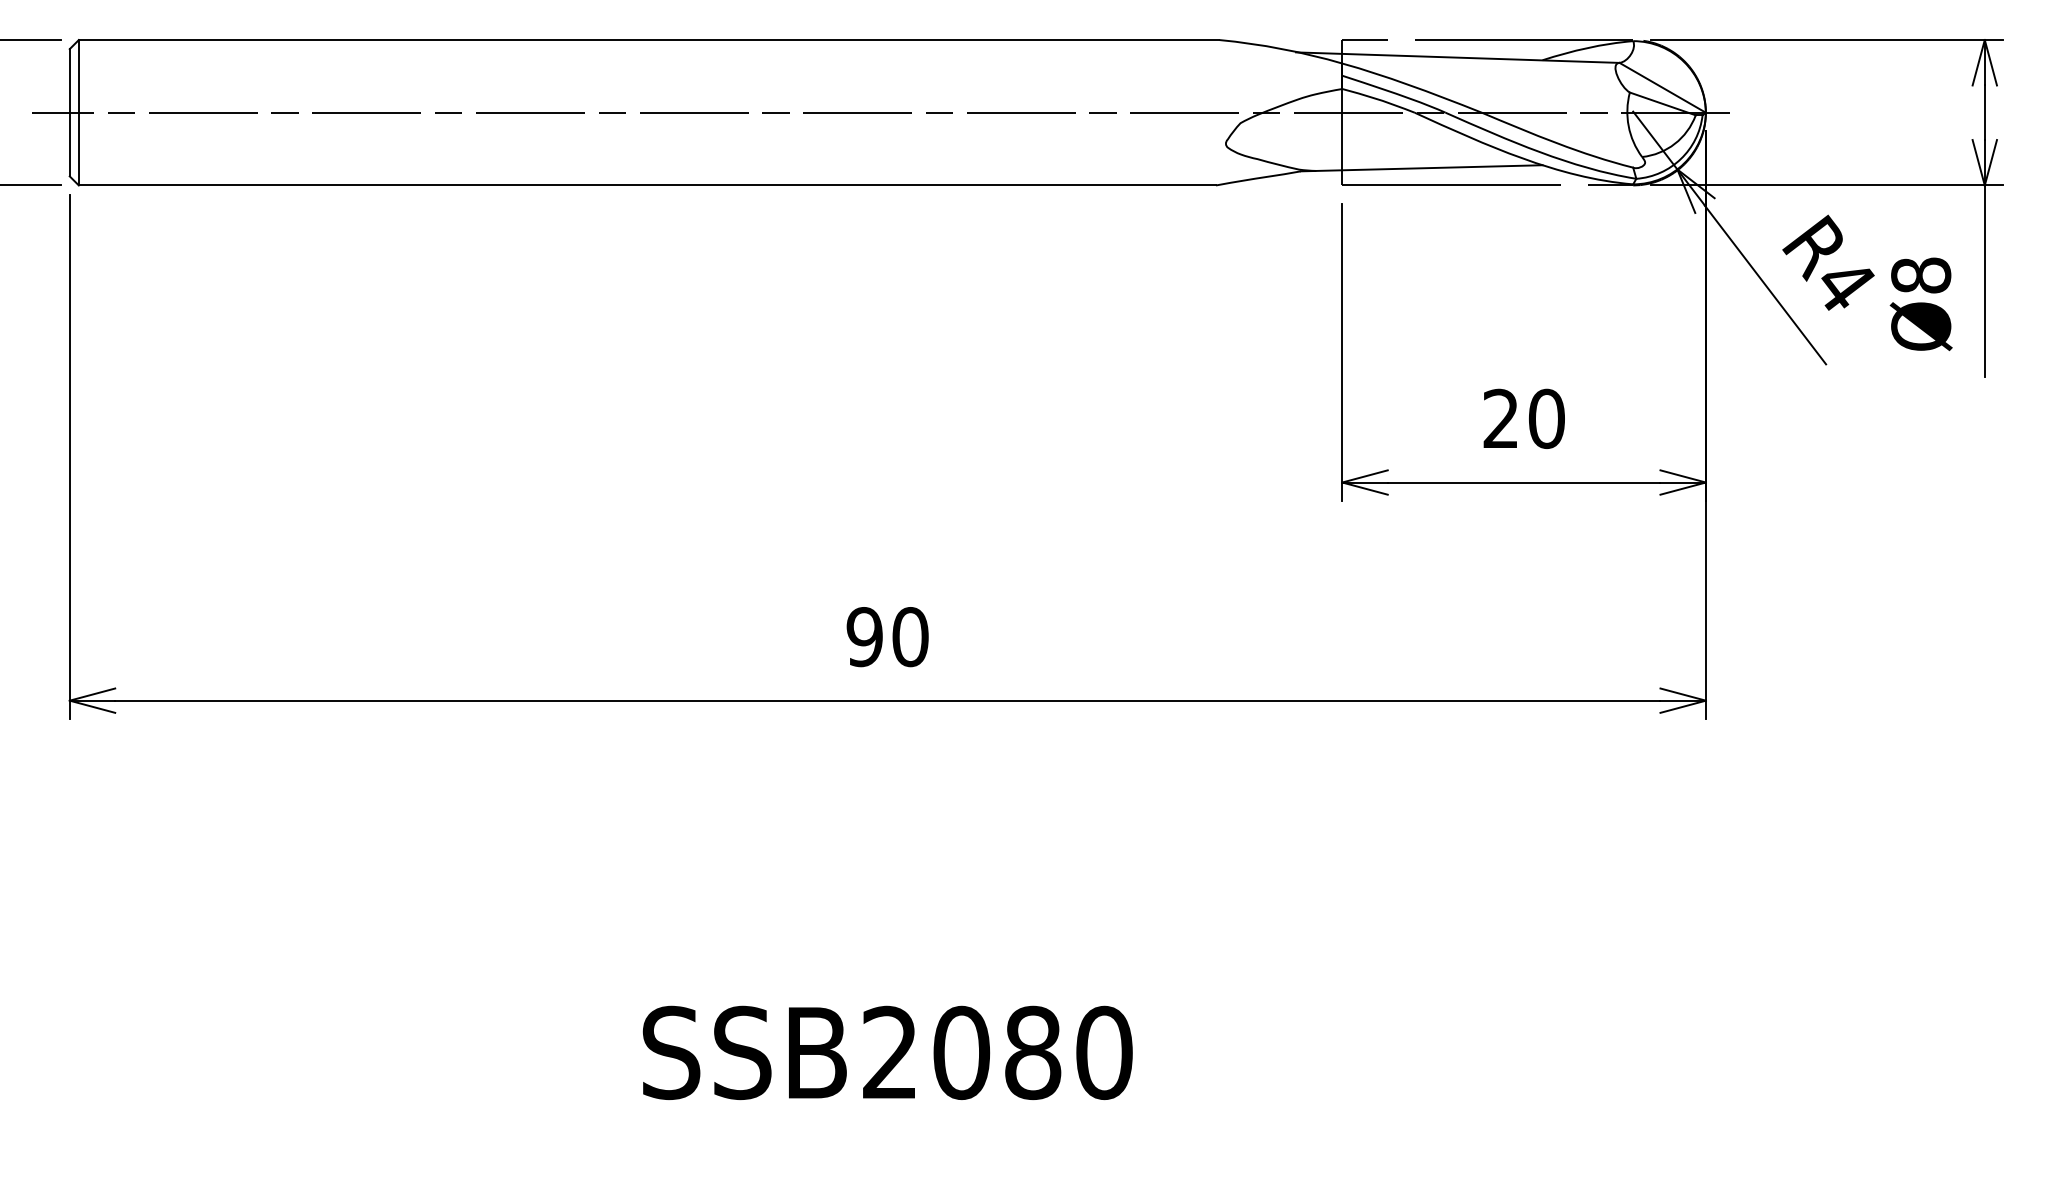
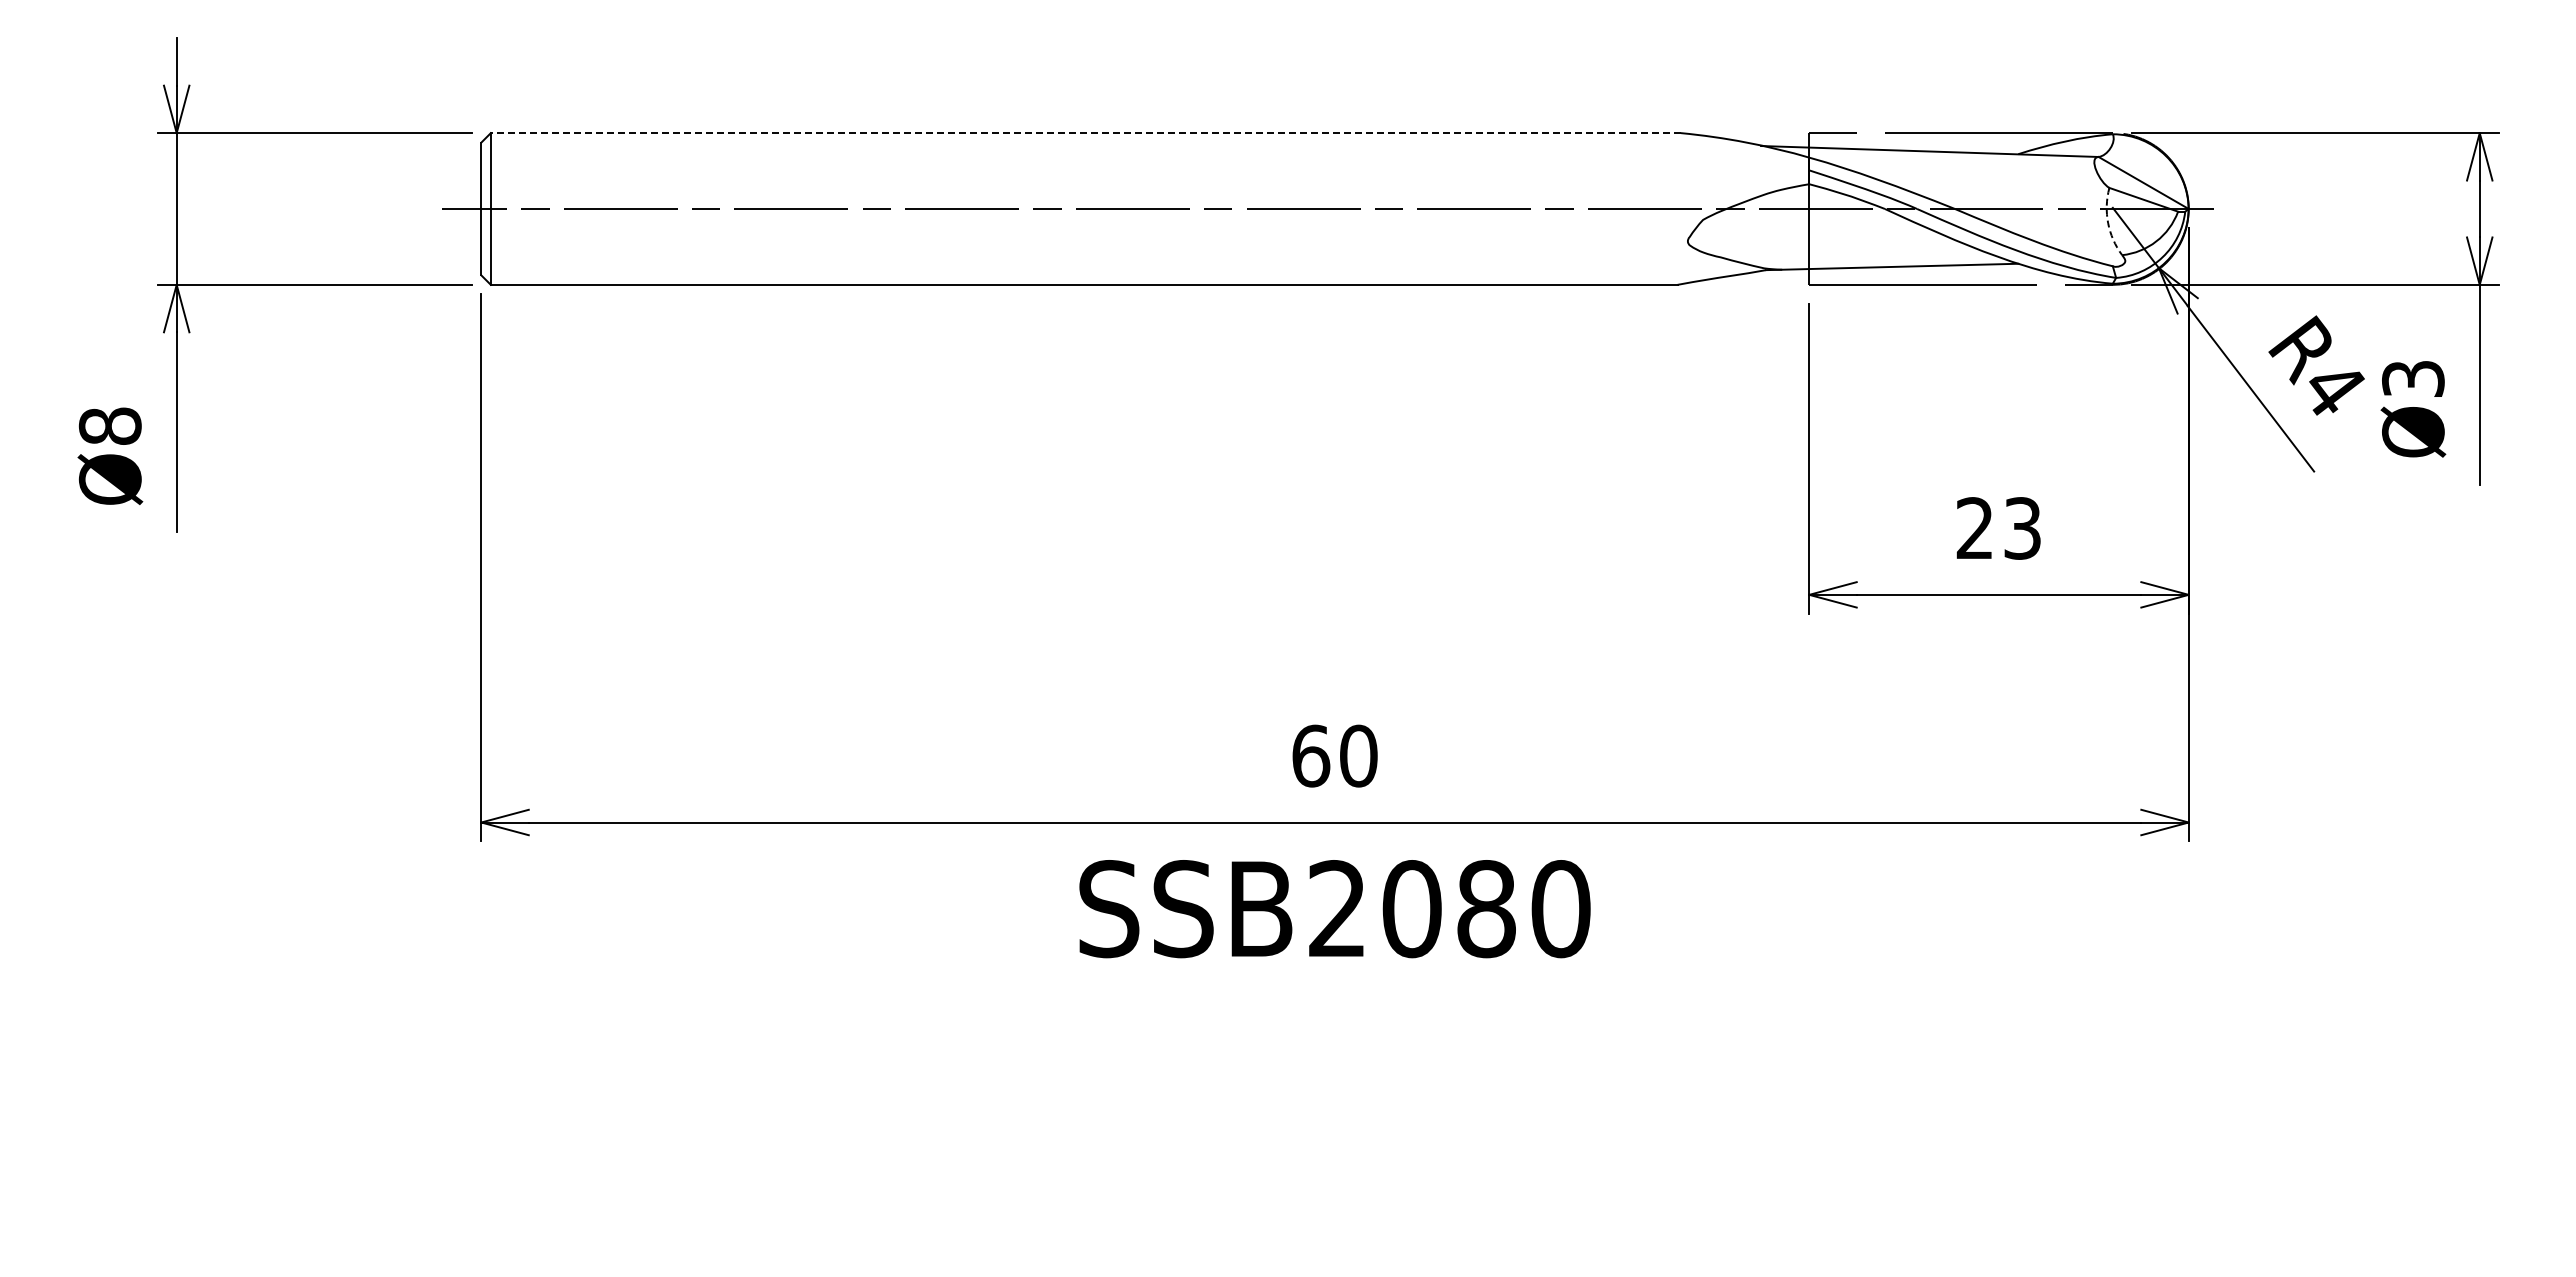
line: (648, 40) -> (1085, 133), solid -> dashed
arc: (1629, 126) -> (2108, 223), solid -> dashed
text: (1921, 275) -> (2413, 378), Ø8 -> Ø3
text: (1546, 418) -> (2022, 528), 20 -> 23
text: (865, 636) -> (1311, 755), 90 -> 60
text: (887, 1053) -> (1334, 909), moved

